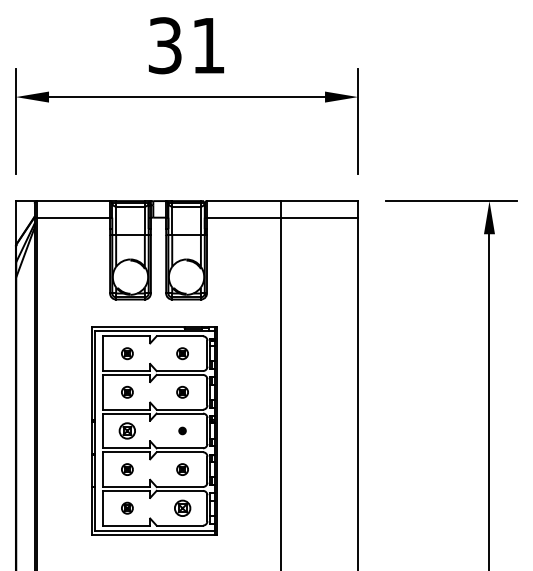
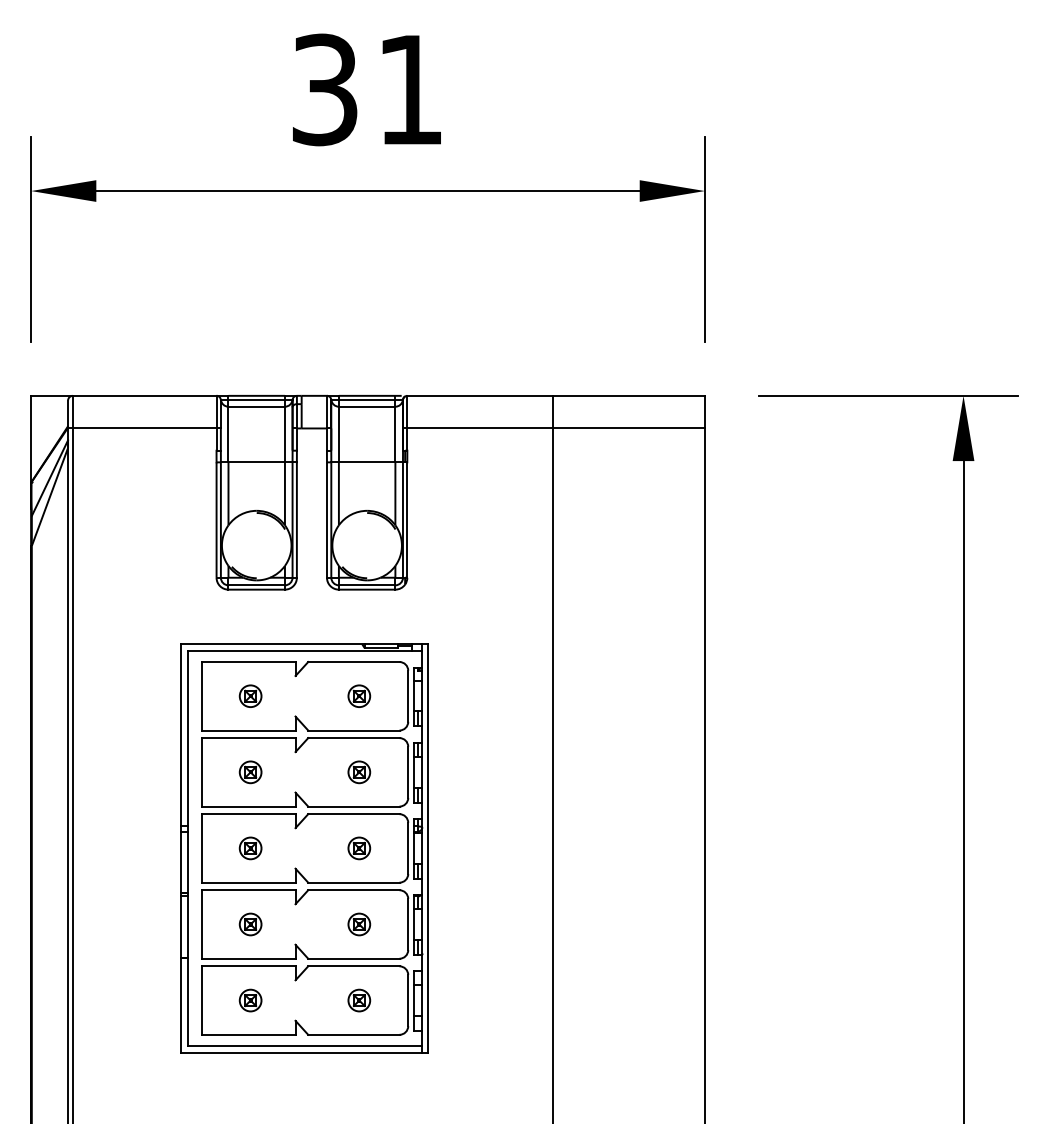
part: (127, 430) -> (250, 847), size x0.71
part: (182, 430) -> (359, 847), size x1.67
part: (182, 507) -> (359, 999), size x0.71

